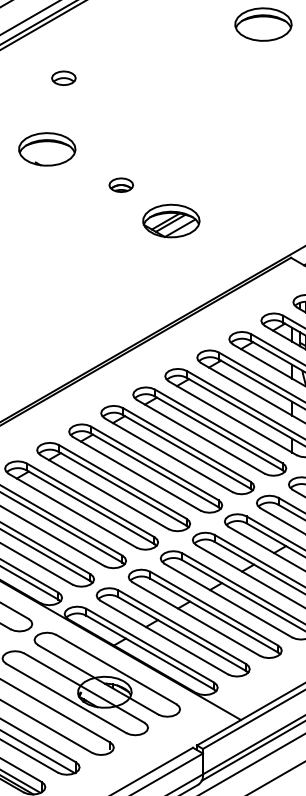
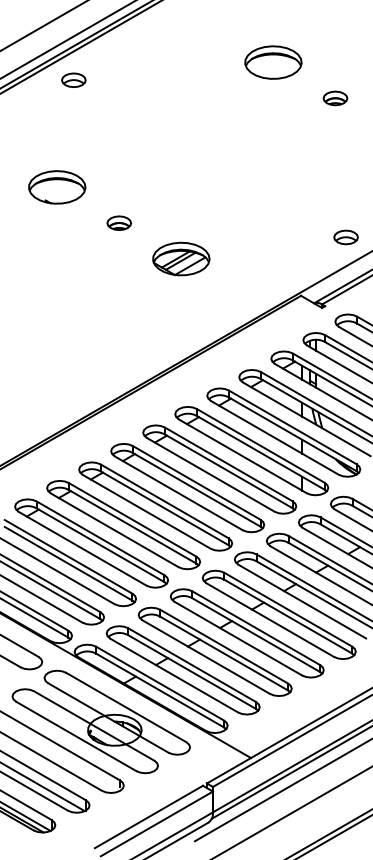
part: (63, 77) -> (73, 79), moved
part: (120, 184) -> (118, 222), moved

